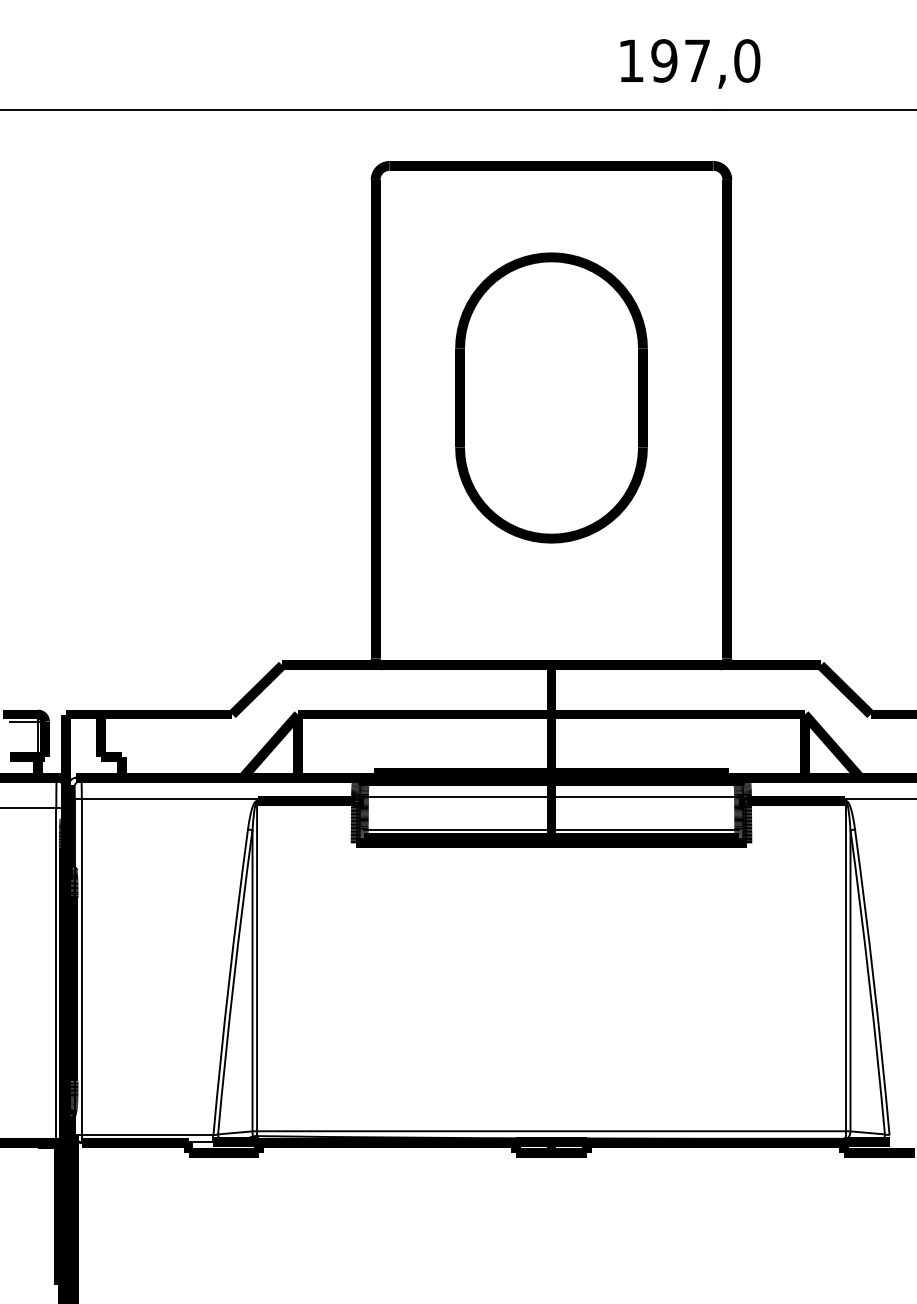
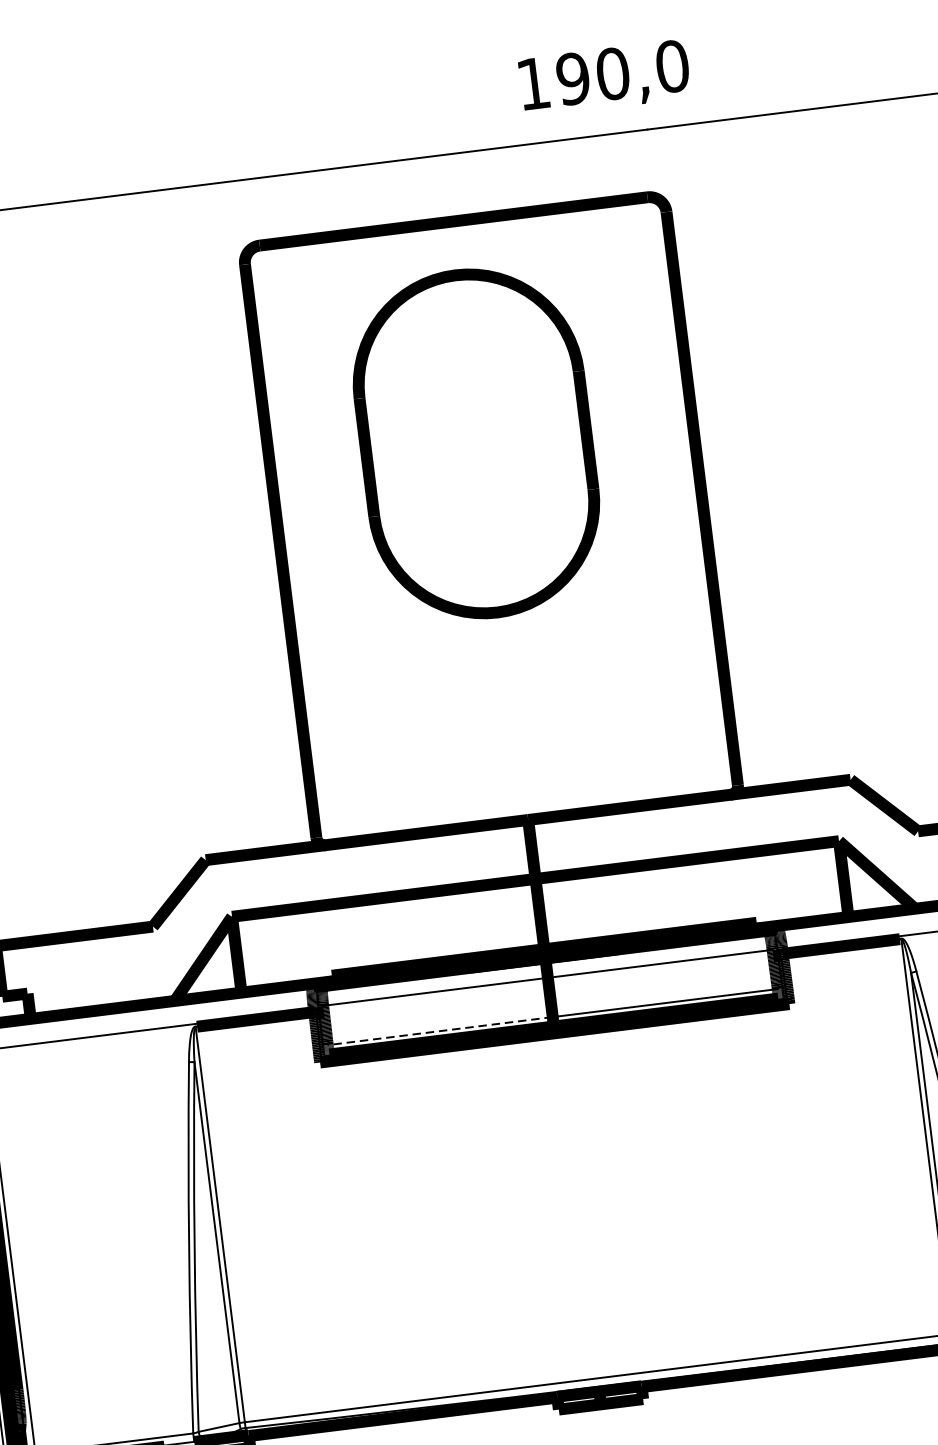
text: (697, 60) -> (612, 73), 197,0 -> 190,0
part: (551, 397) -> (476, 443), moved
line: (457, 829) -> (440, 1030), solid -> dashed

